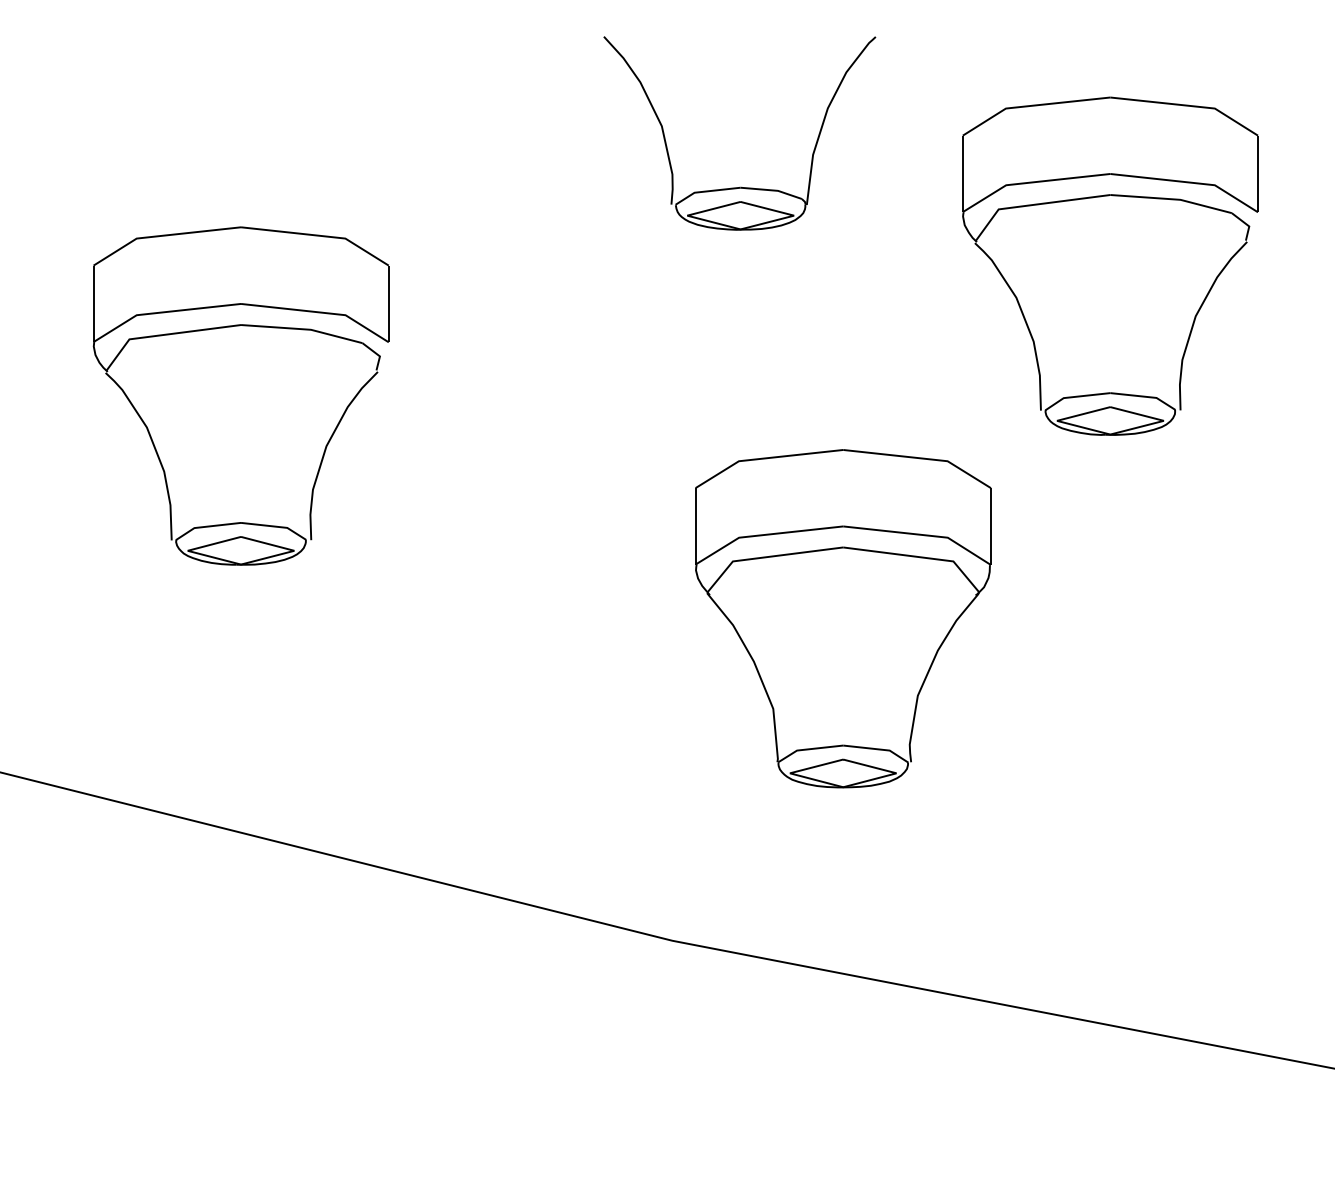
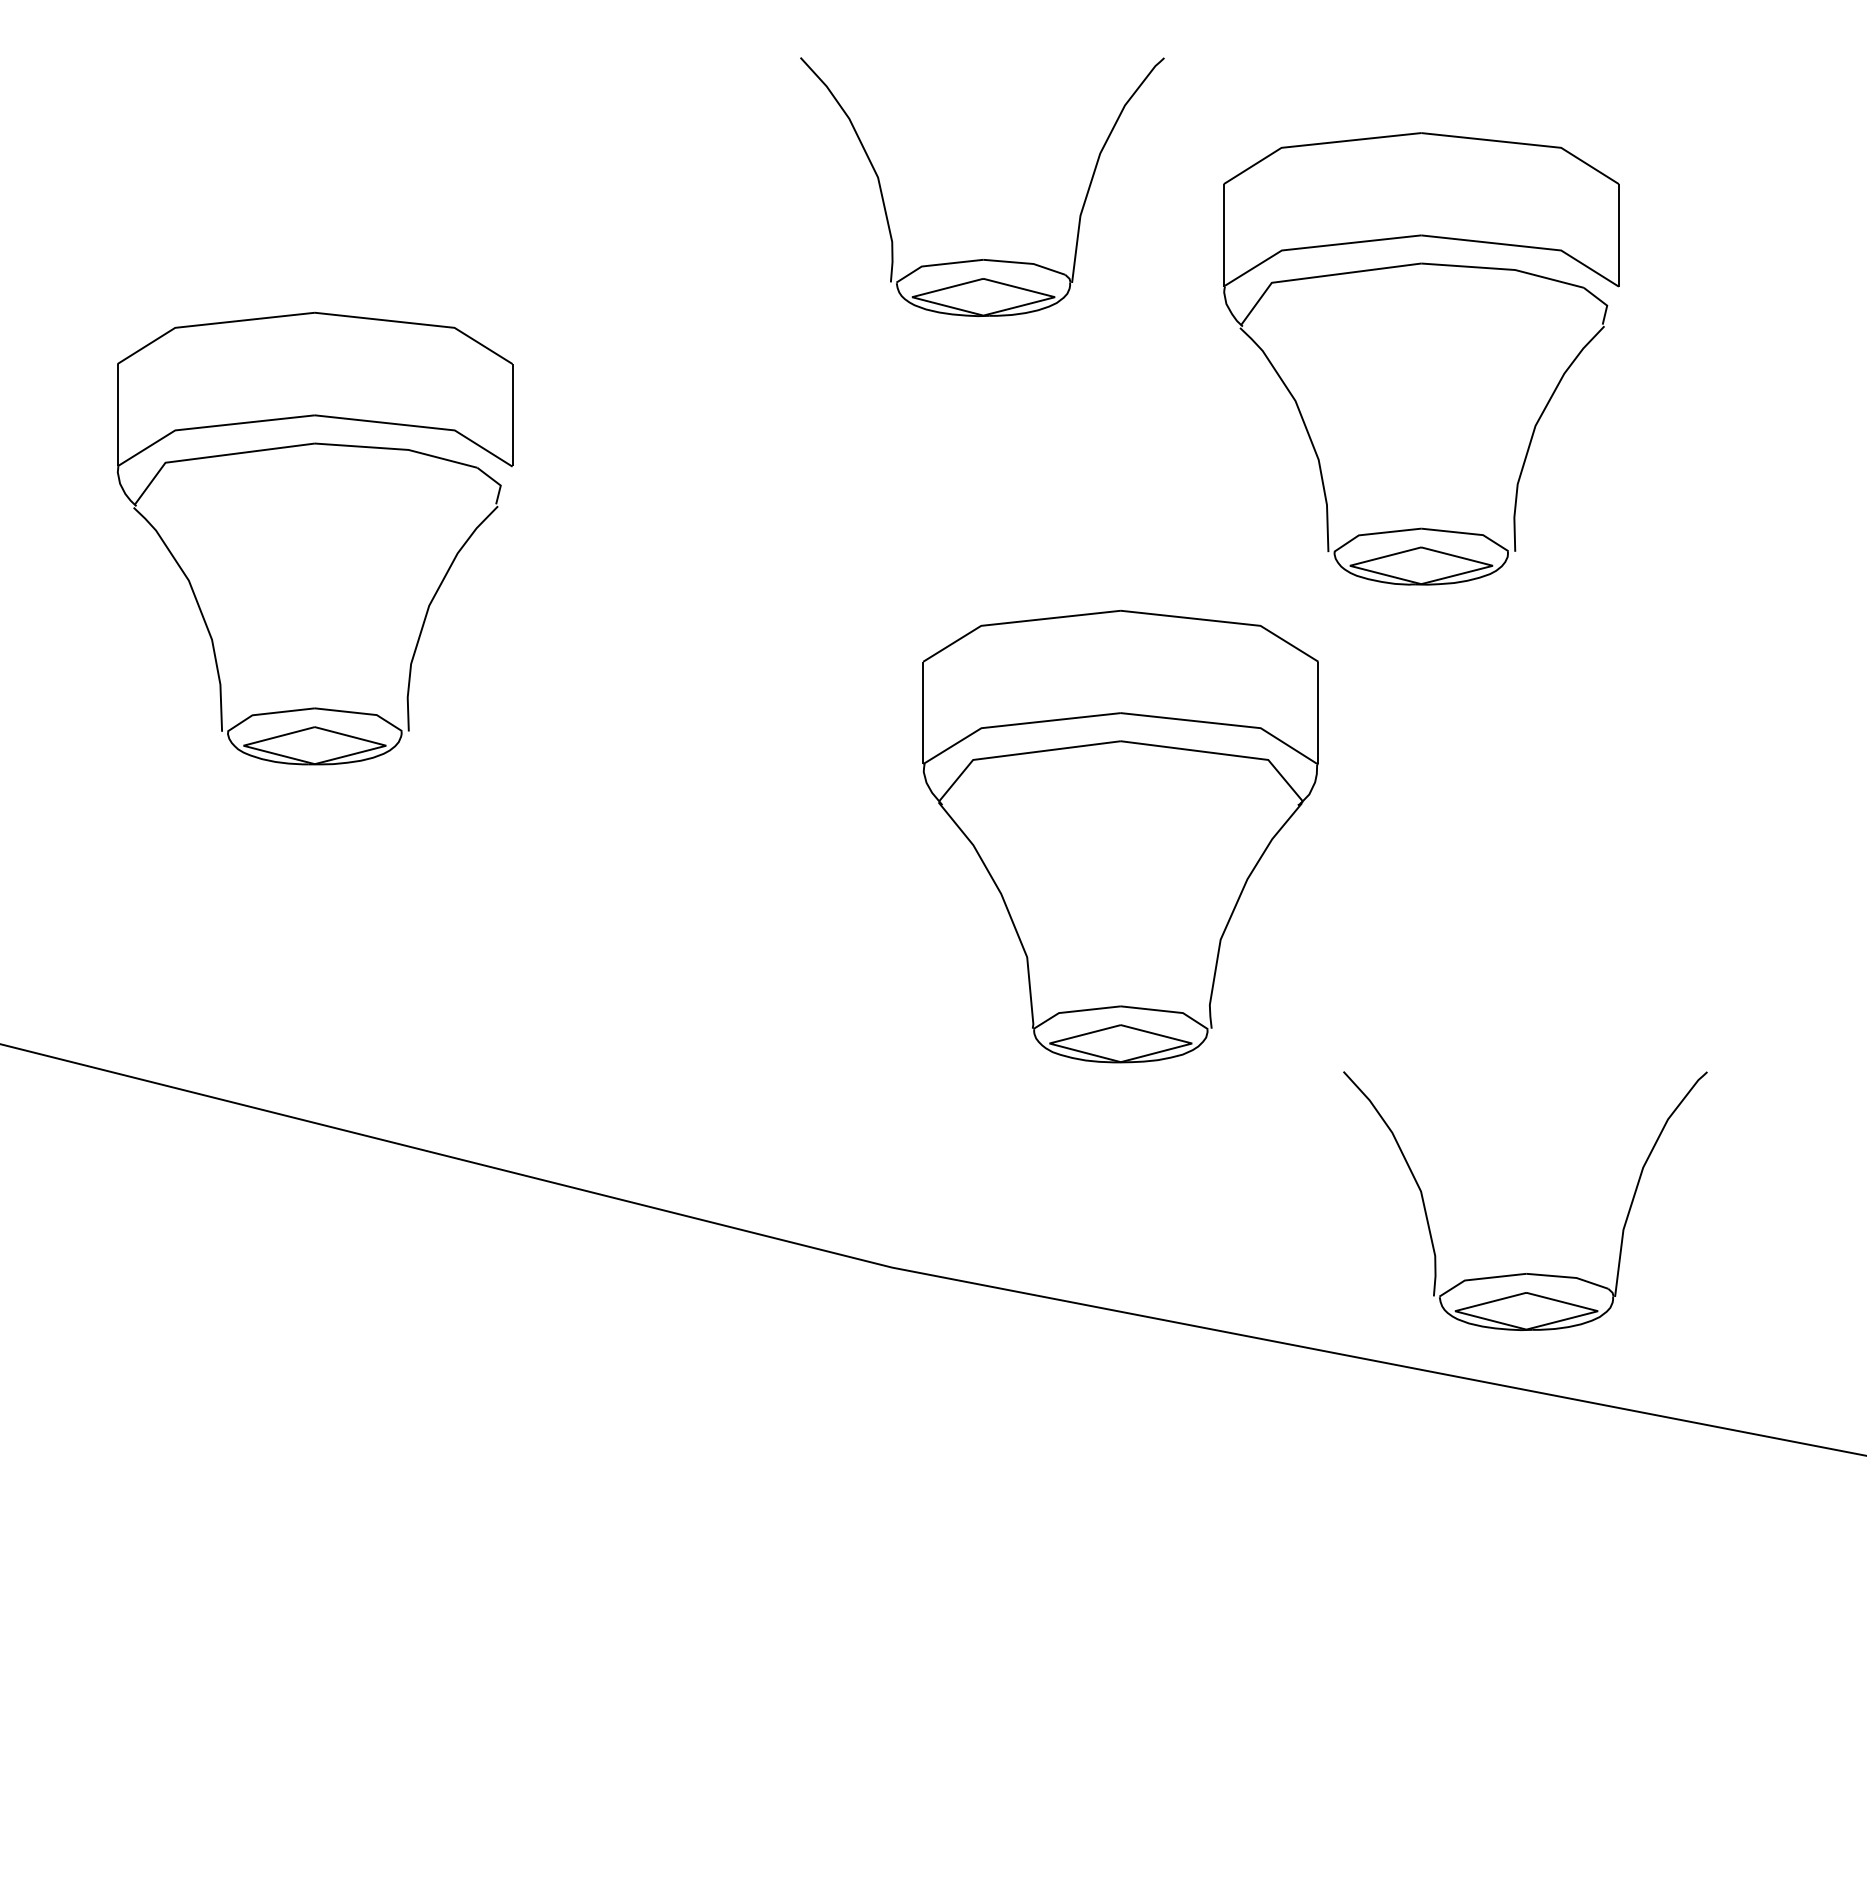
part: (1100, 197) -> (1408, 266), moved
part: (1145, 945) -> (1525, 1273), added

